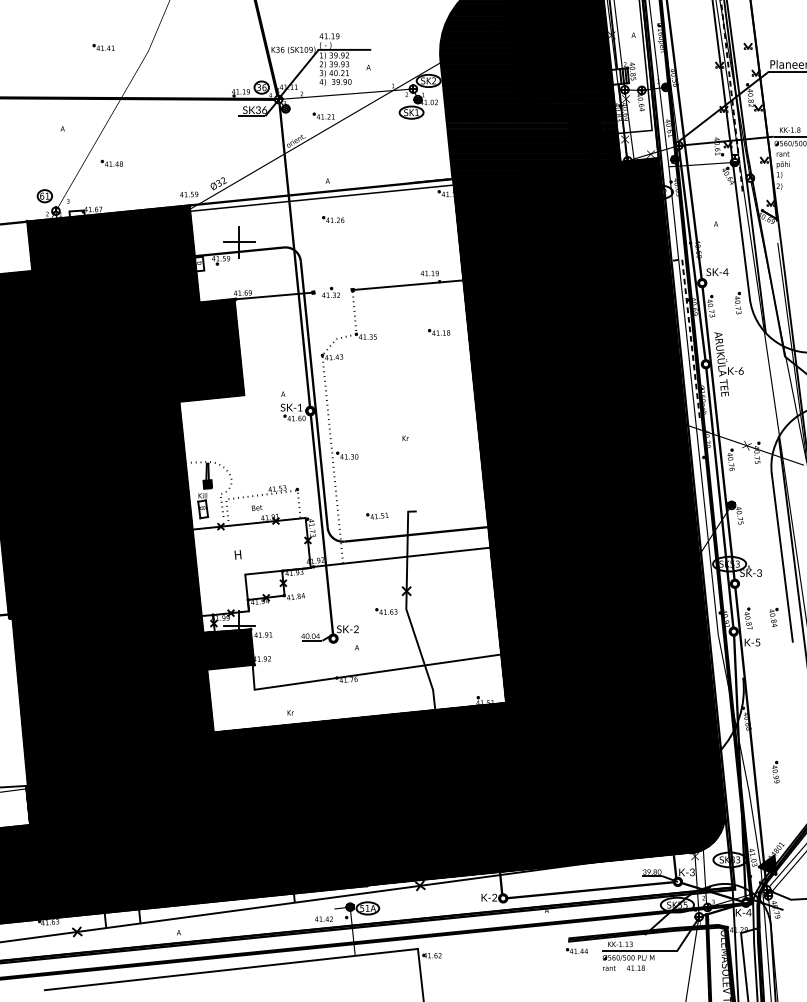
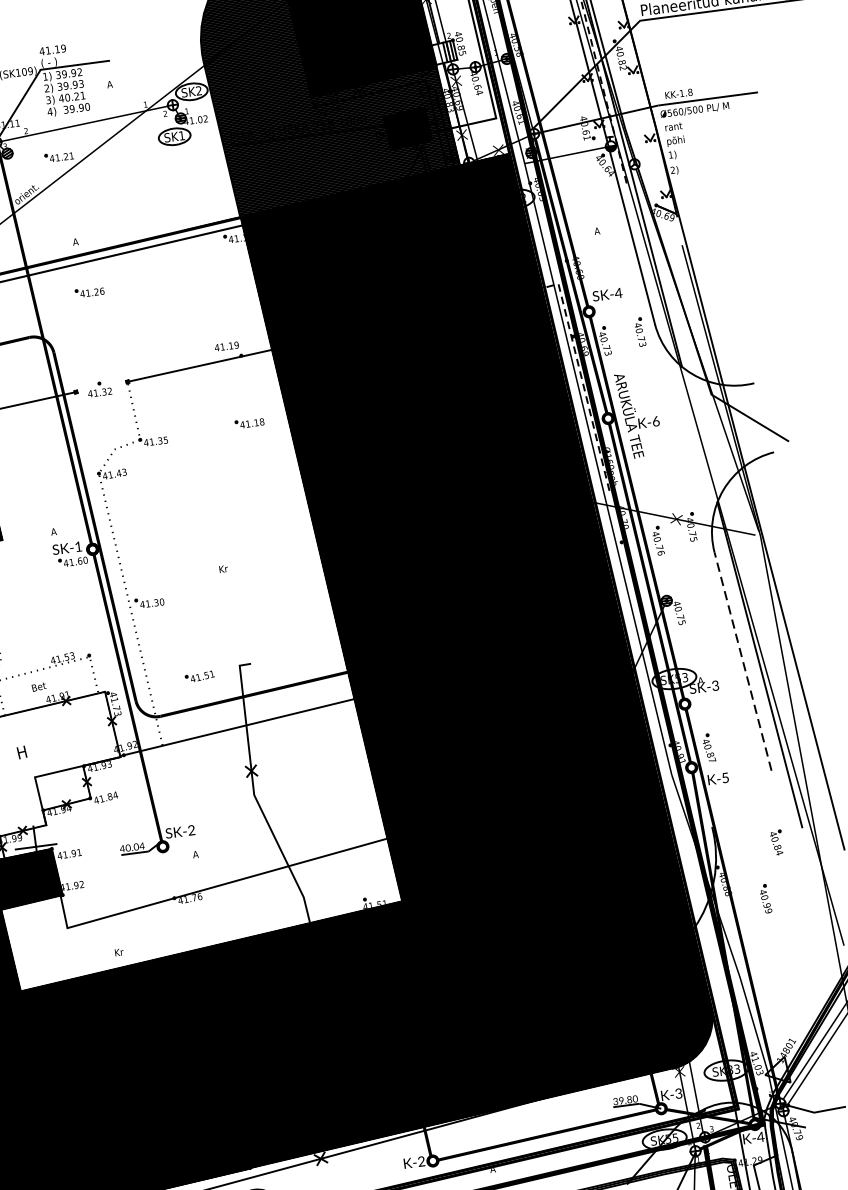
line: (782, 557) -> (743, 661), solid -> dashed
part: (386, 611) -> (228, 801), removed
part: (773, 617) -> (776, 842), moved
part: (775, 771) -> (765, 897), moved
fill: (767, 865) -> (777, 1071), removed

